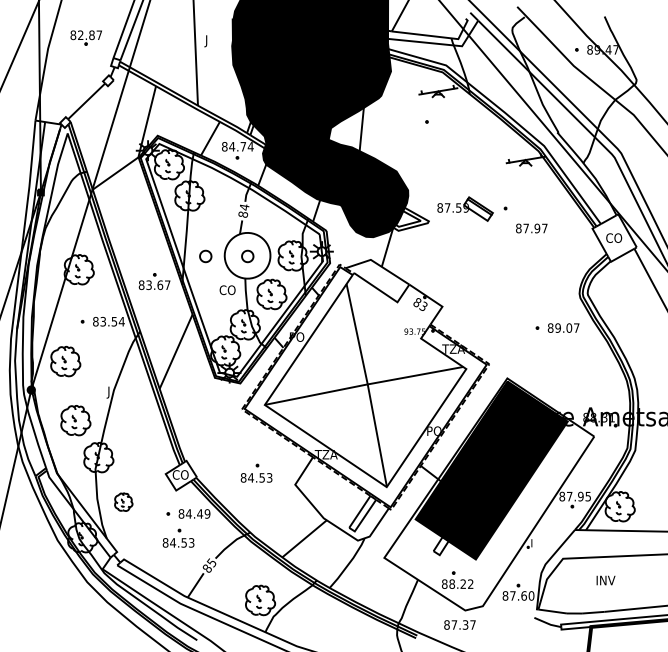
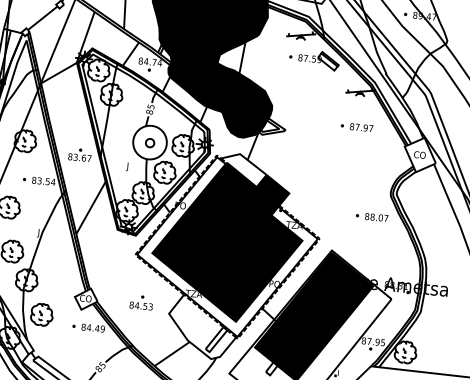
text: (244, 207) -> (151, 107), 84 -> 85
part: (465, 208) -> (318, 60), moved
text: (531, 228) -> (361, 127), moved
part: (205, 256) -> (119, 140), removed
text: (226, 291) -> (132, 167), CO -> J
text: (557, 327) -> (372, 216), 89.07 -> 88.07
fill: (365, 380) -> (227, 242), added
part: (123, 501) -> (42, 314), size x1.67
part: (178, 537) -> (79, 344), removed

